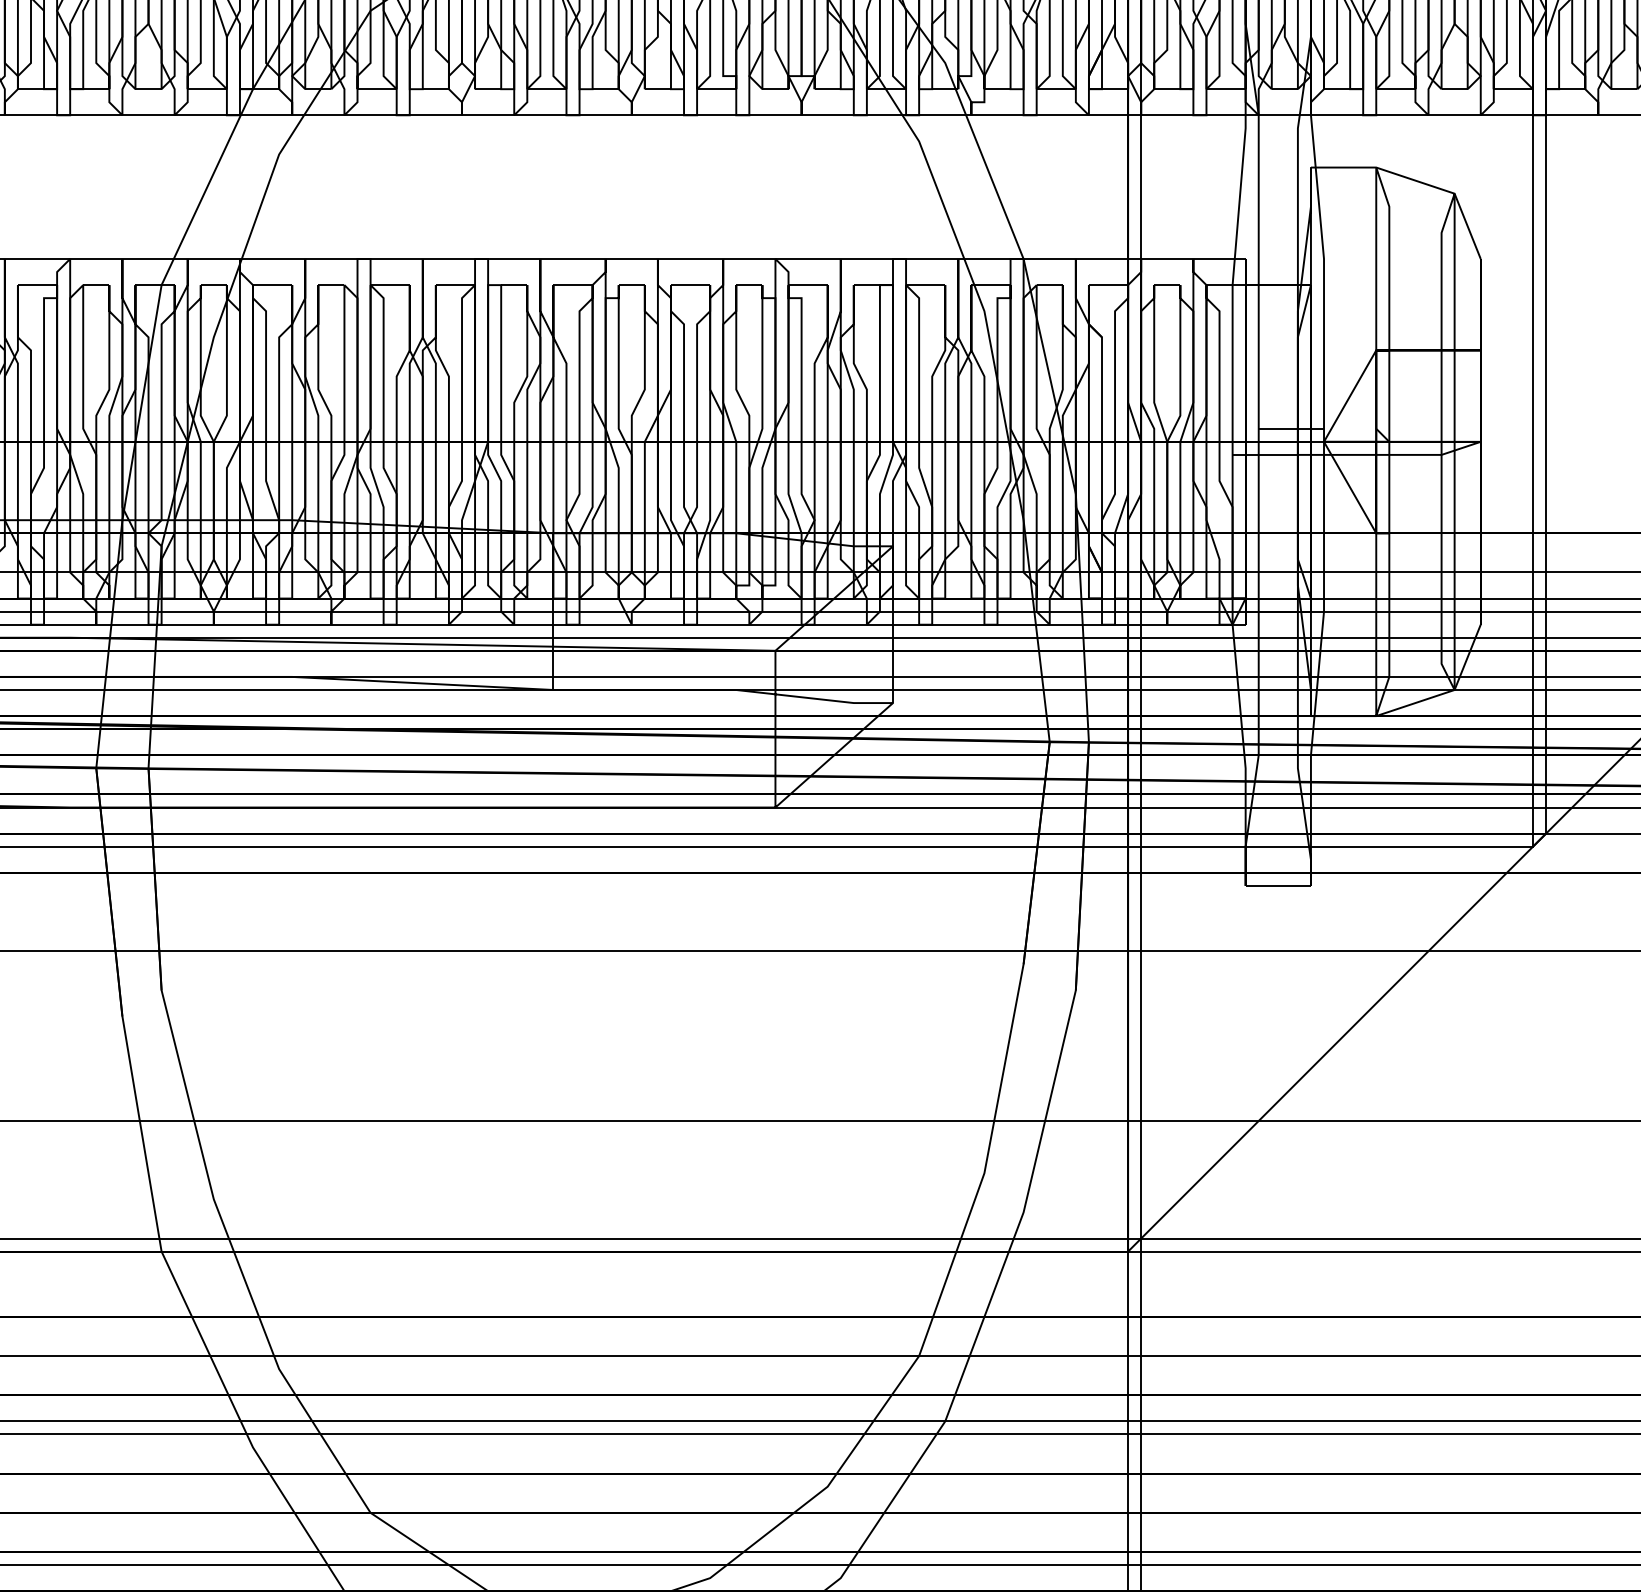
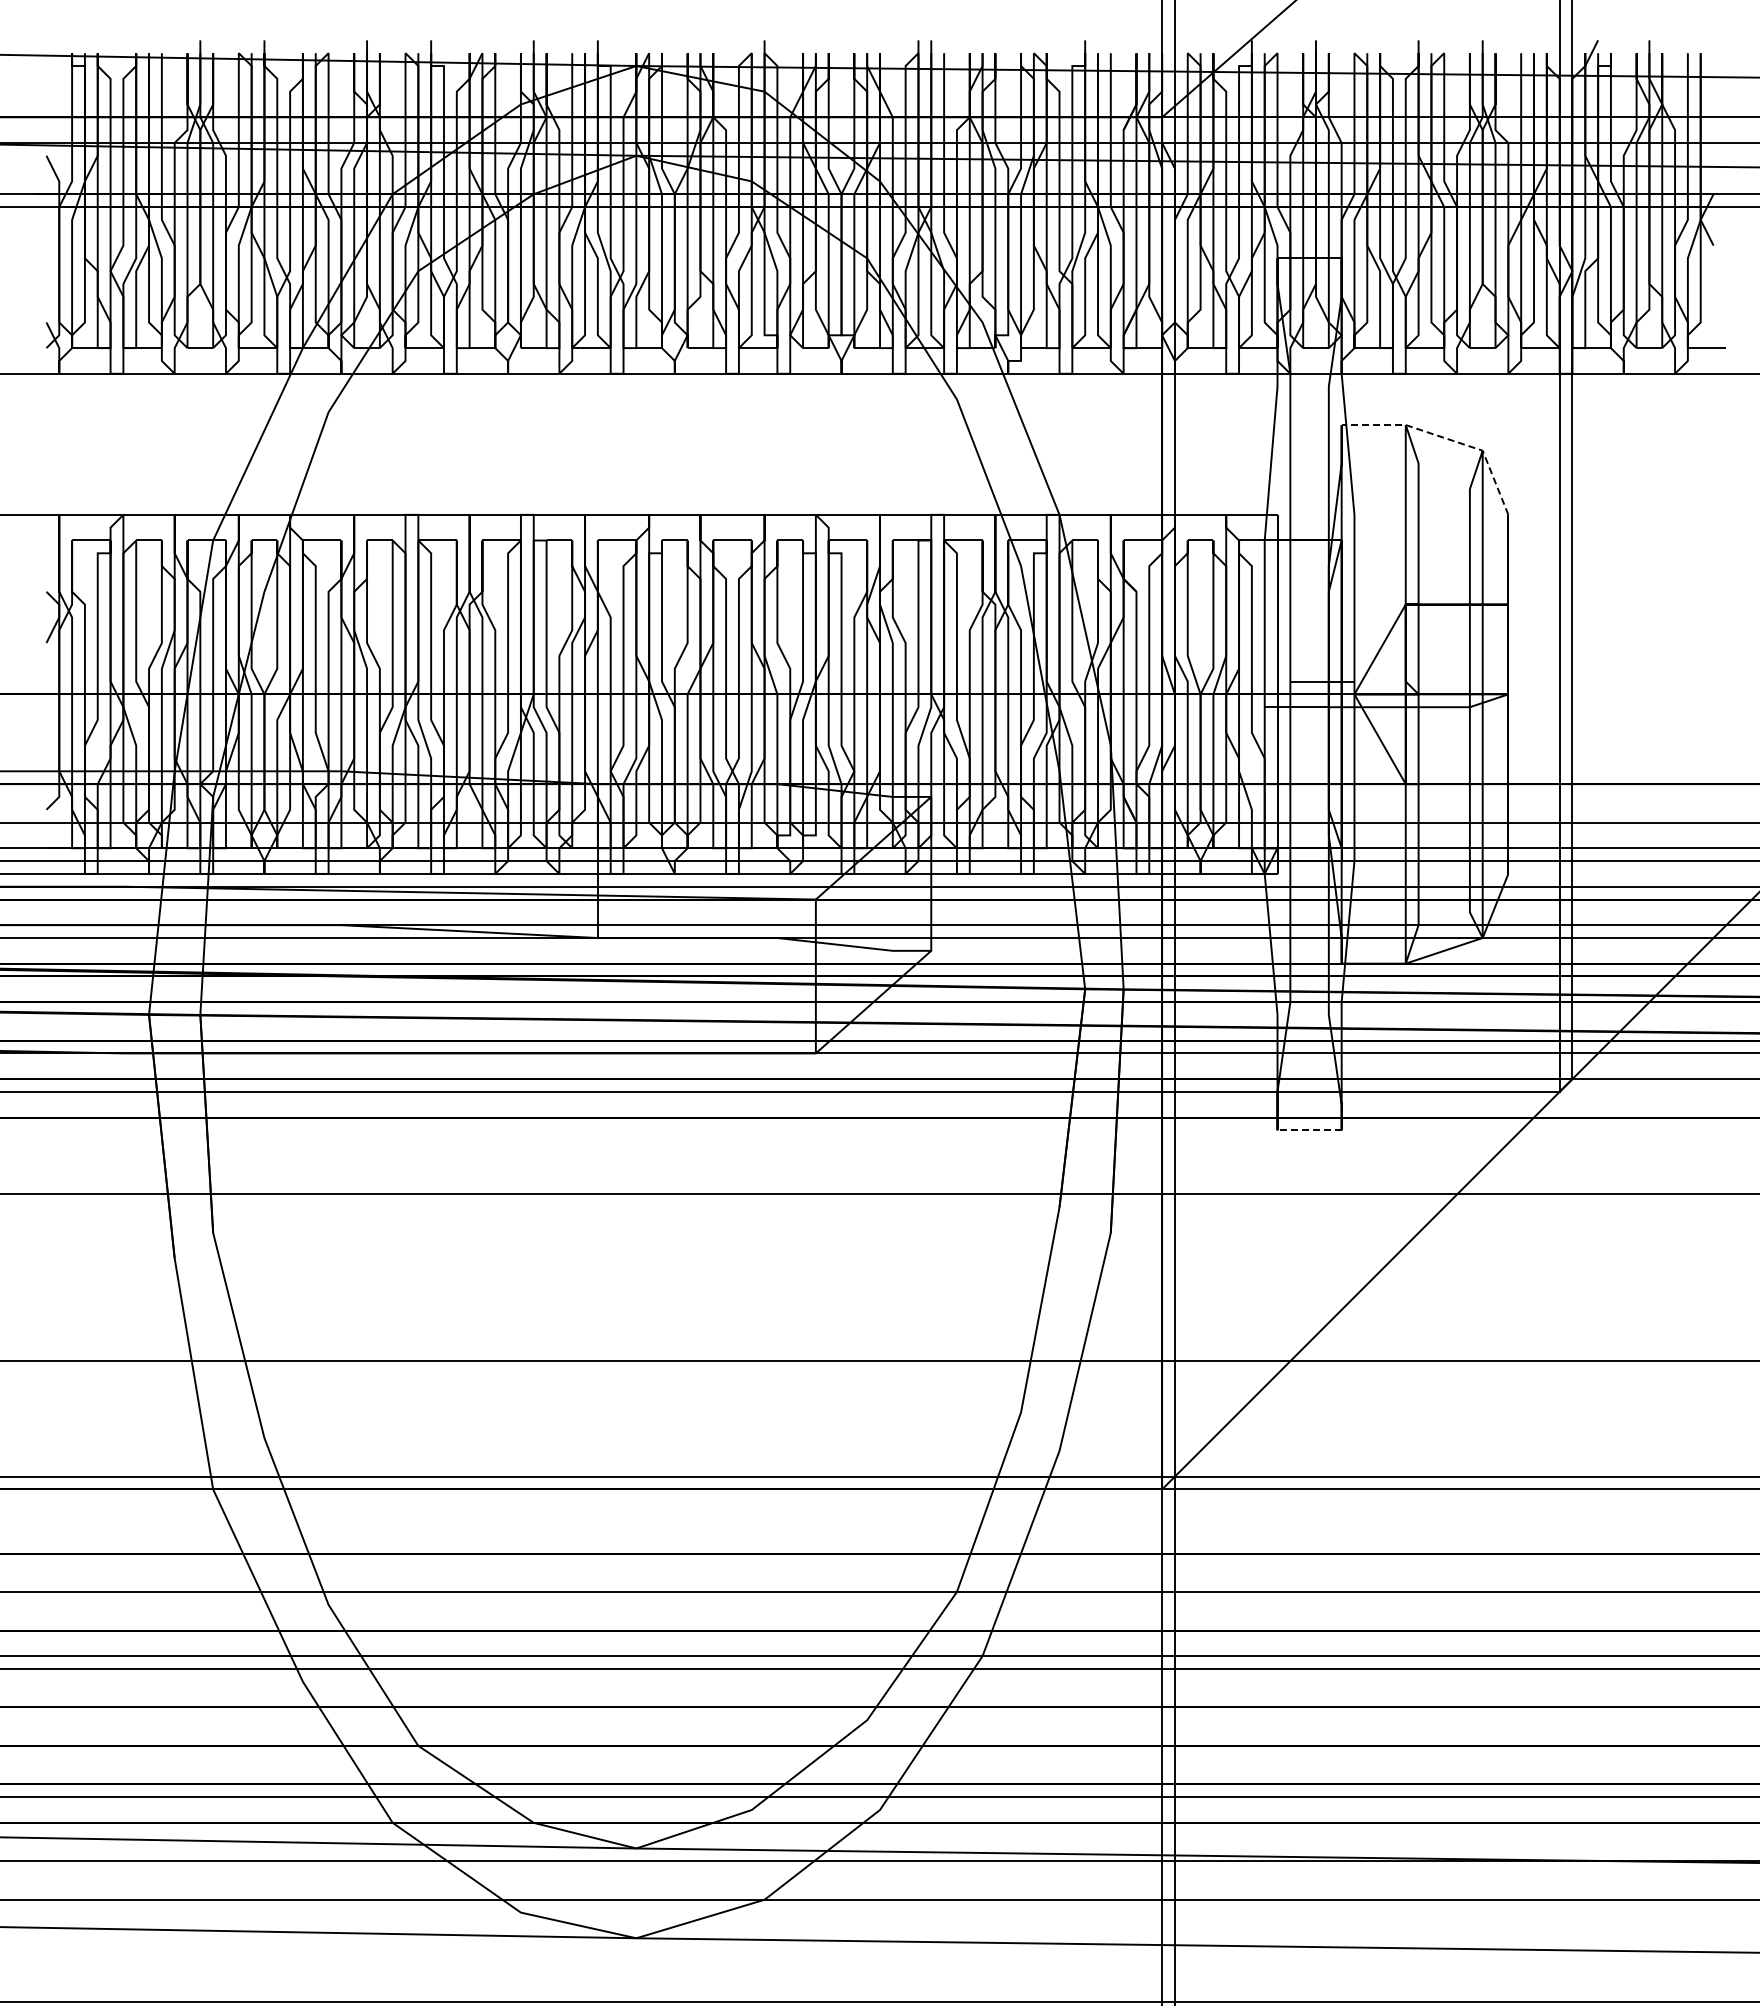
line: (1417, 181) -> (1446, 438), solid -> dashed
line: (1278, 886) -> (1309, 1130), solid -> dashed

